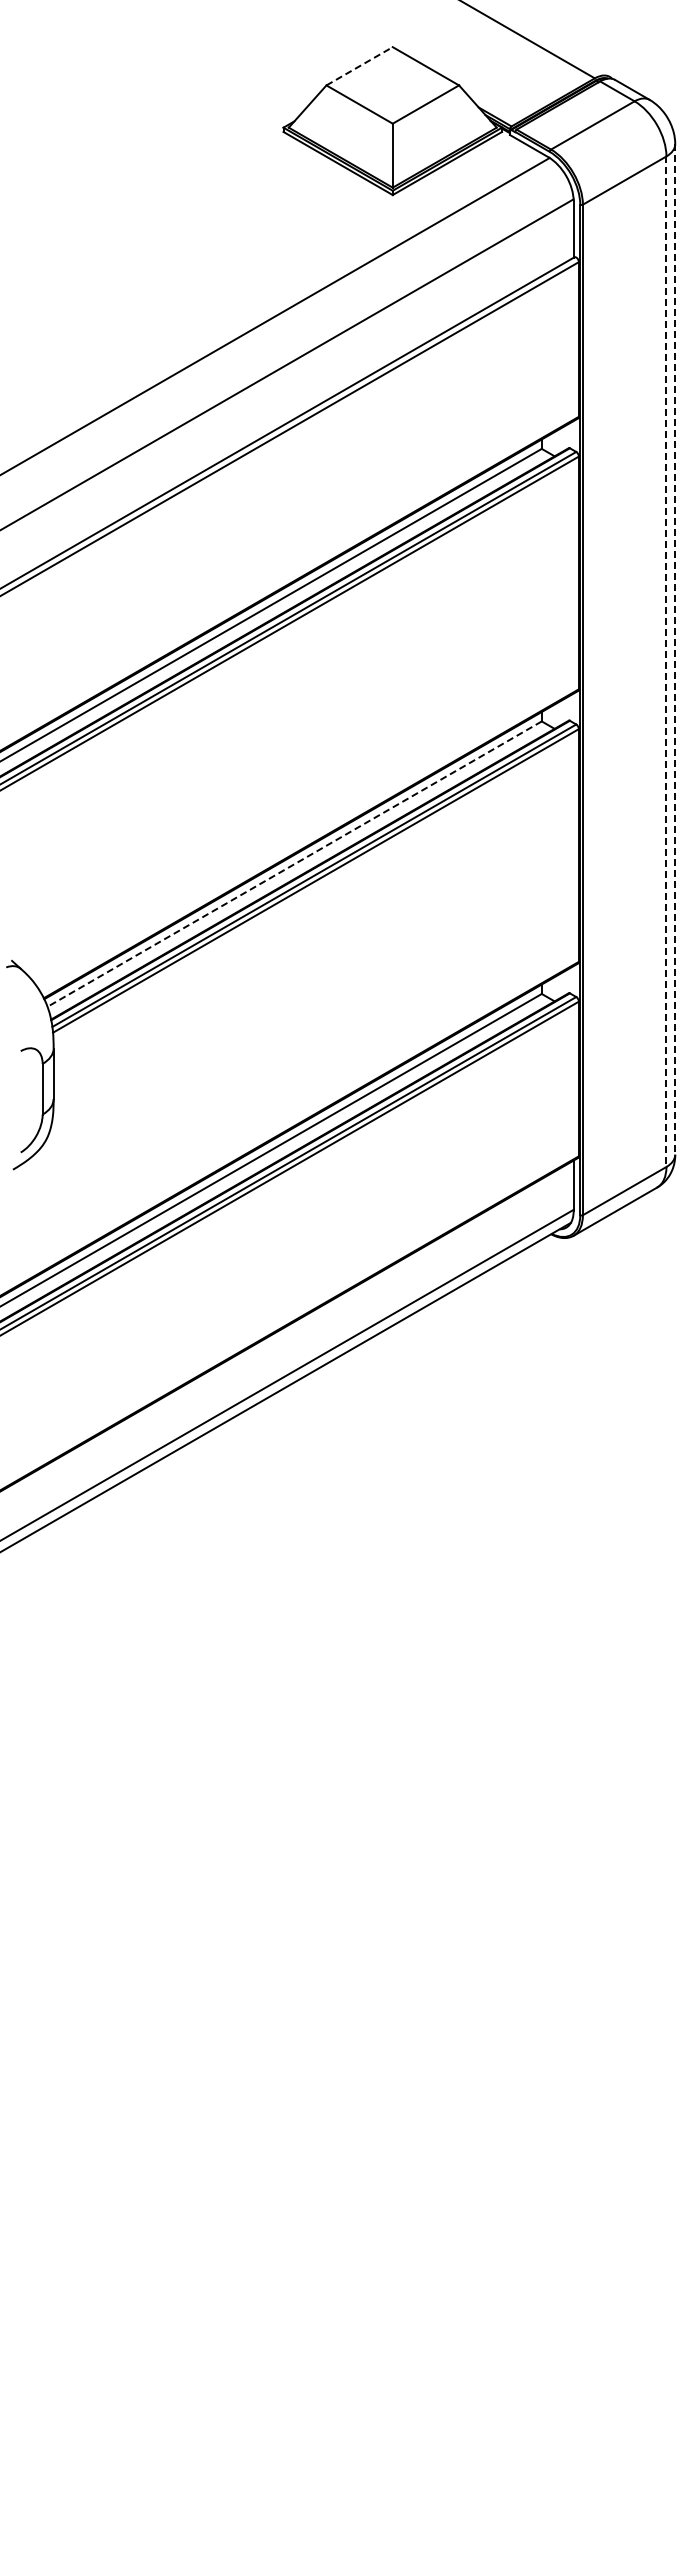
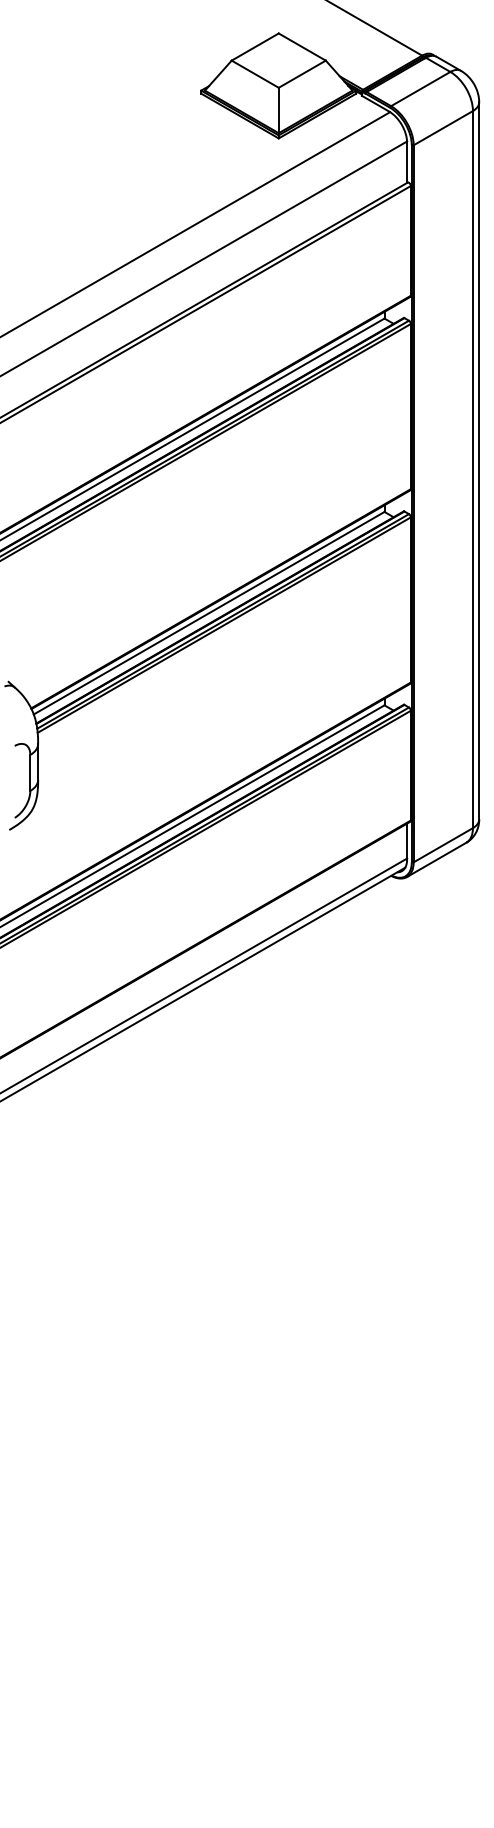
line: (360, 66) -> (255, 47), dashed -> solid
line: (675, 649) -> (479, 460), dashed -> solid
line: (666, 662) -> (473, 470), dashed -> solid
line: (294, 864) -> (209, 613), dashed -> solid

